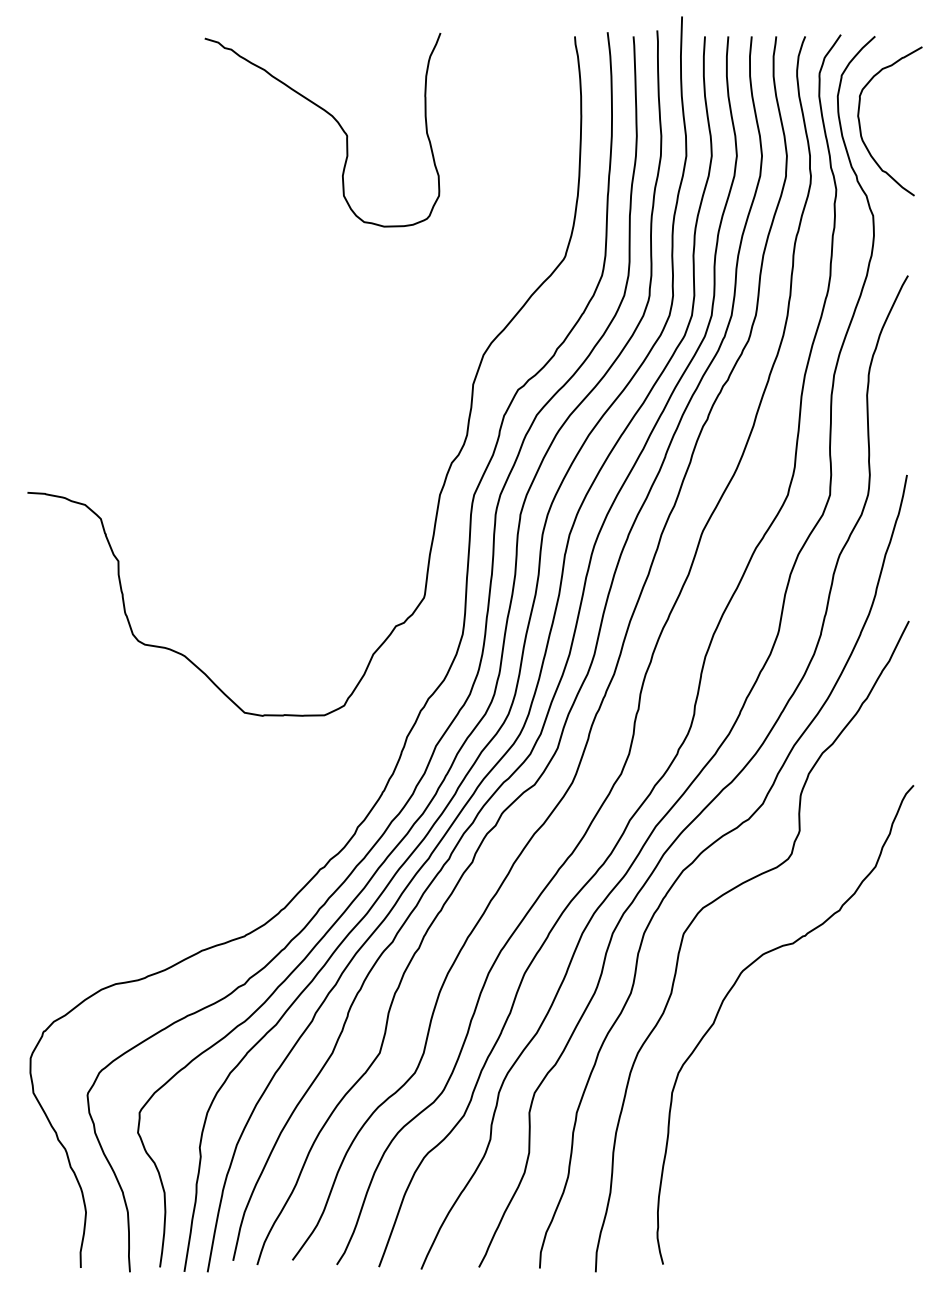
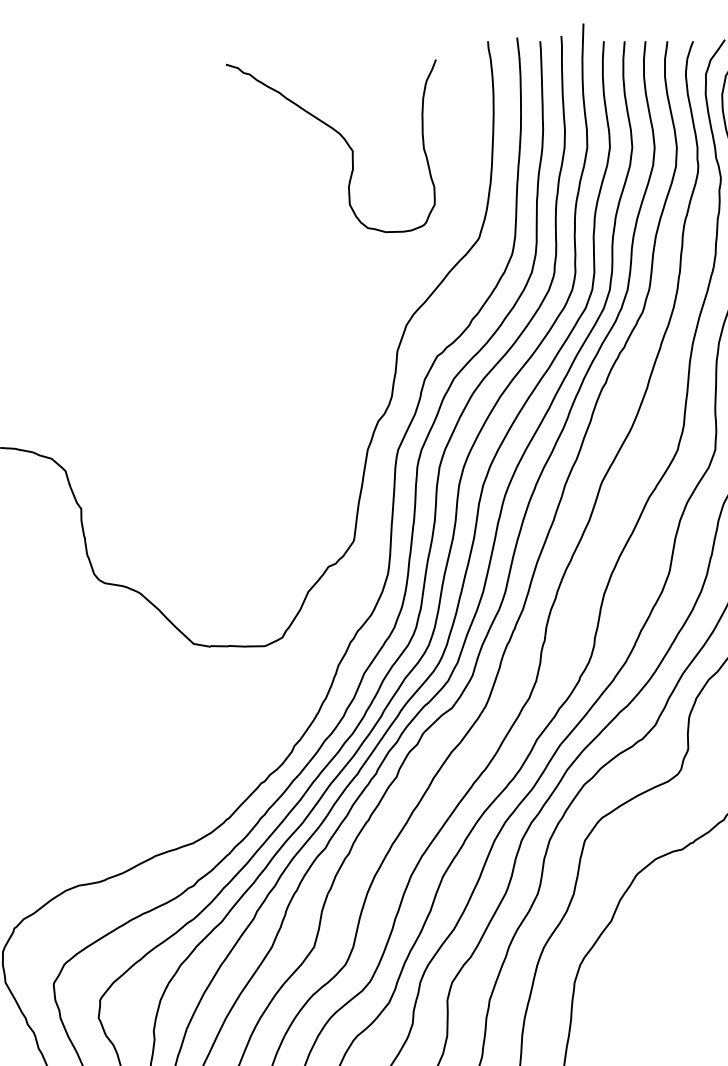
curve: (335, 121) -> (342, 138), moved

